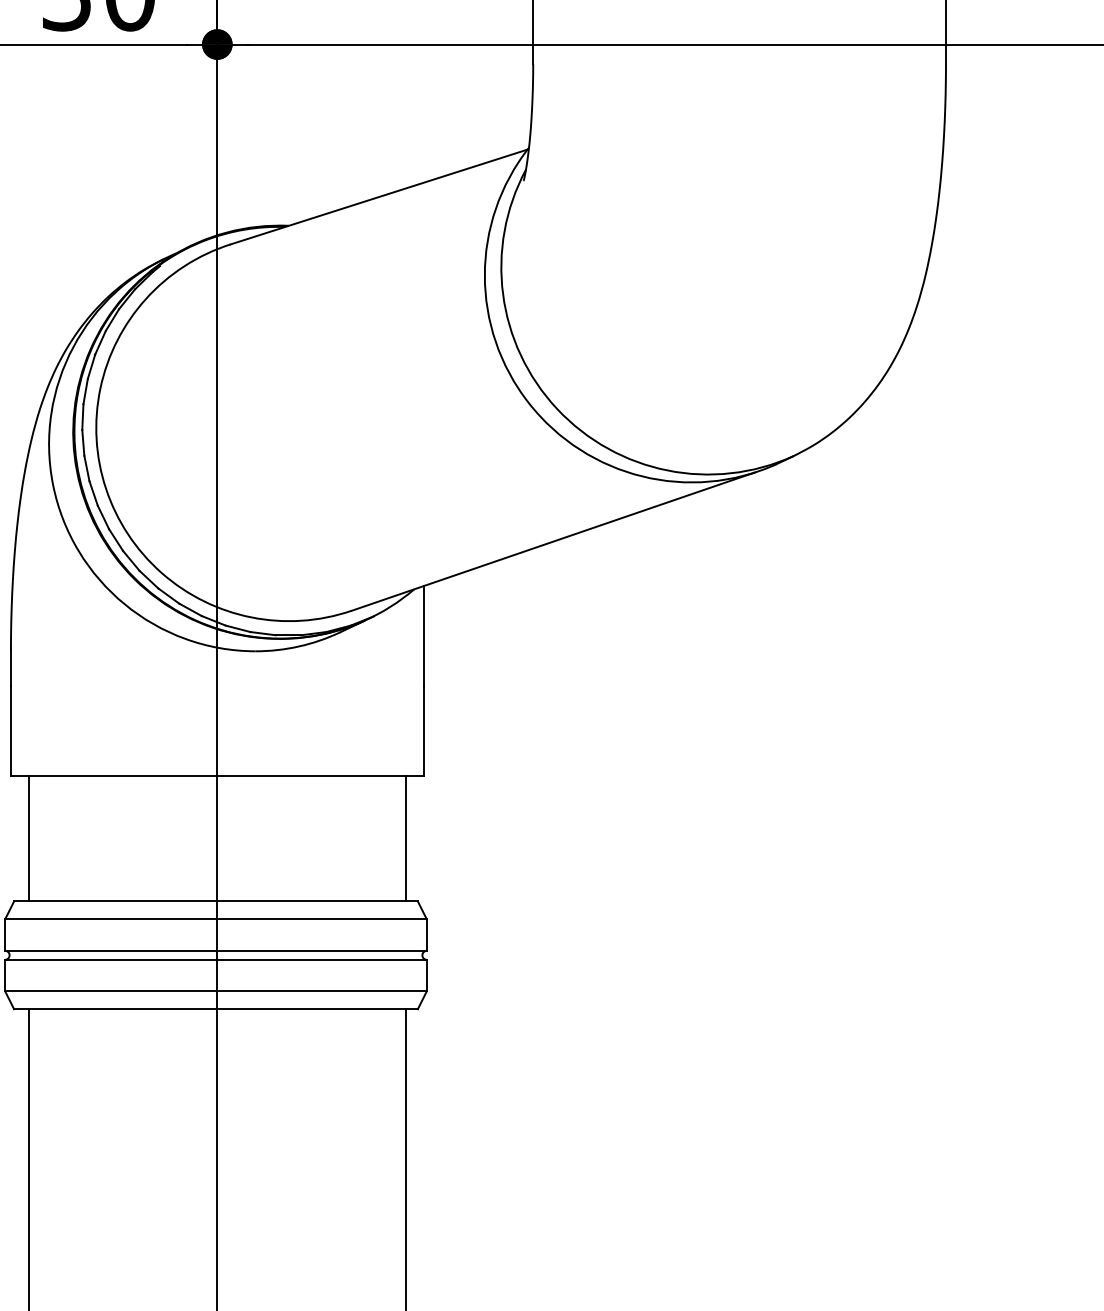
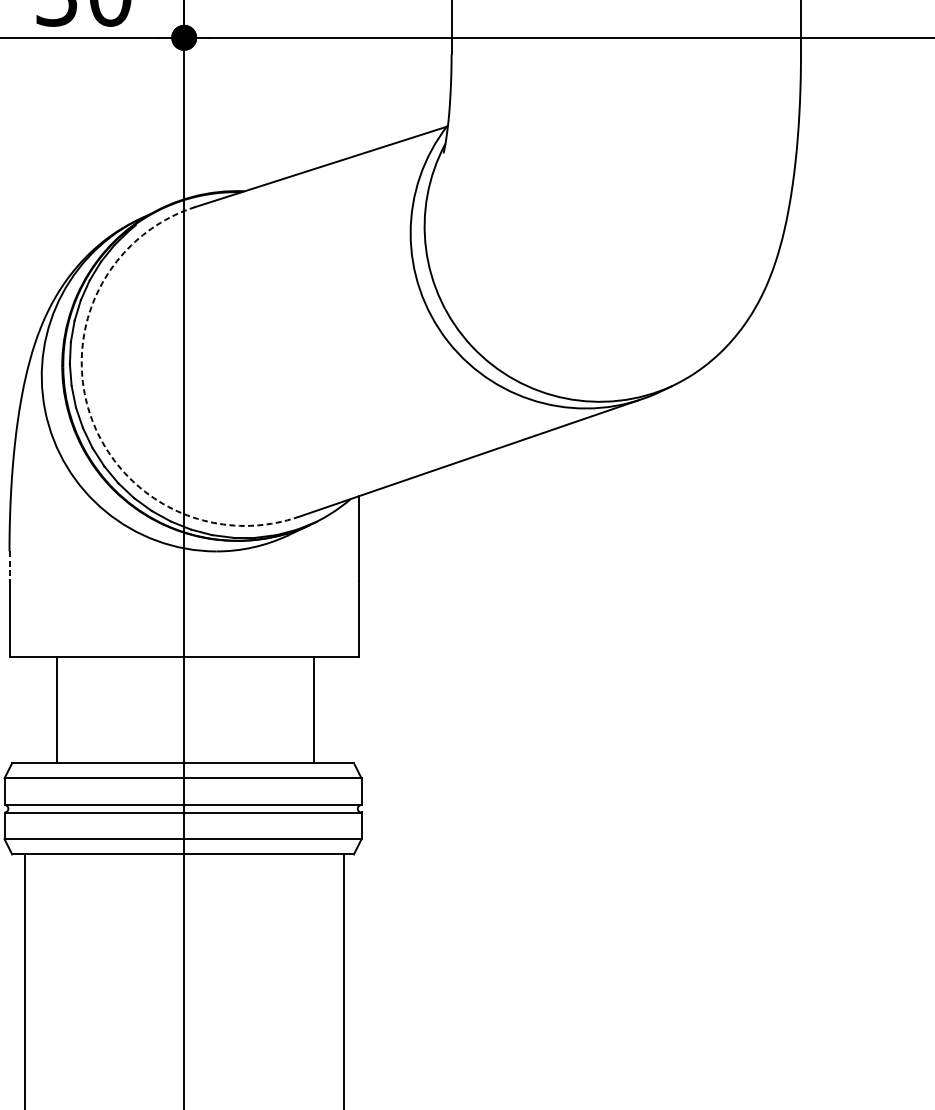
arc: (106, 488) -> (90, 413), solid -> dashed
line: (10, 669) -> (9, 566), solid -> dashed
line: (28, 838) -> (56, 709), moved
line: (405, 838) -> (313, 709), moved

